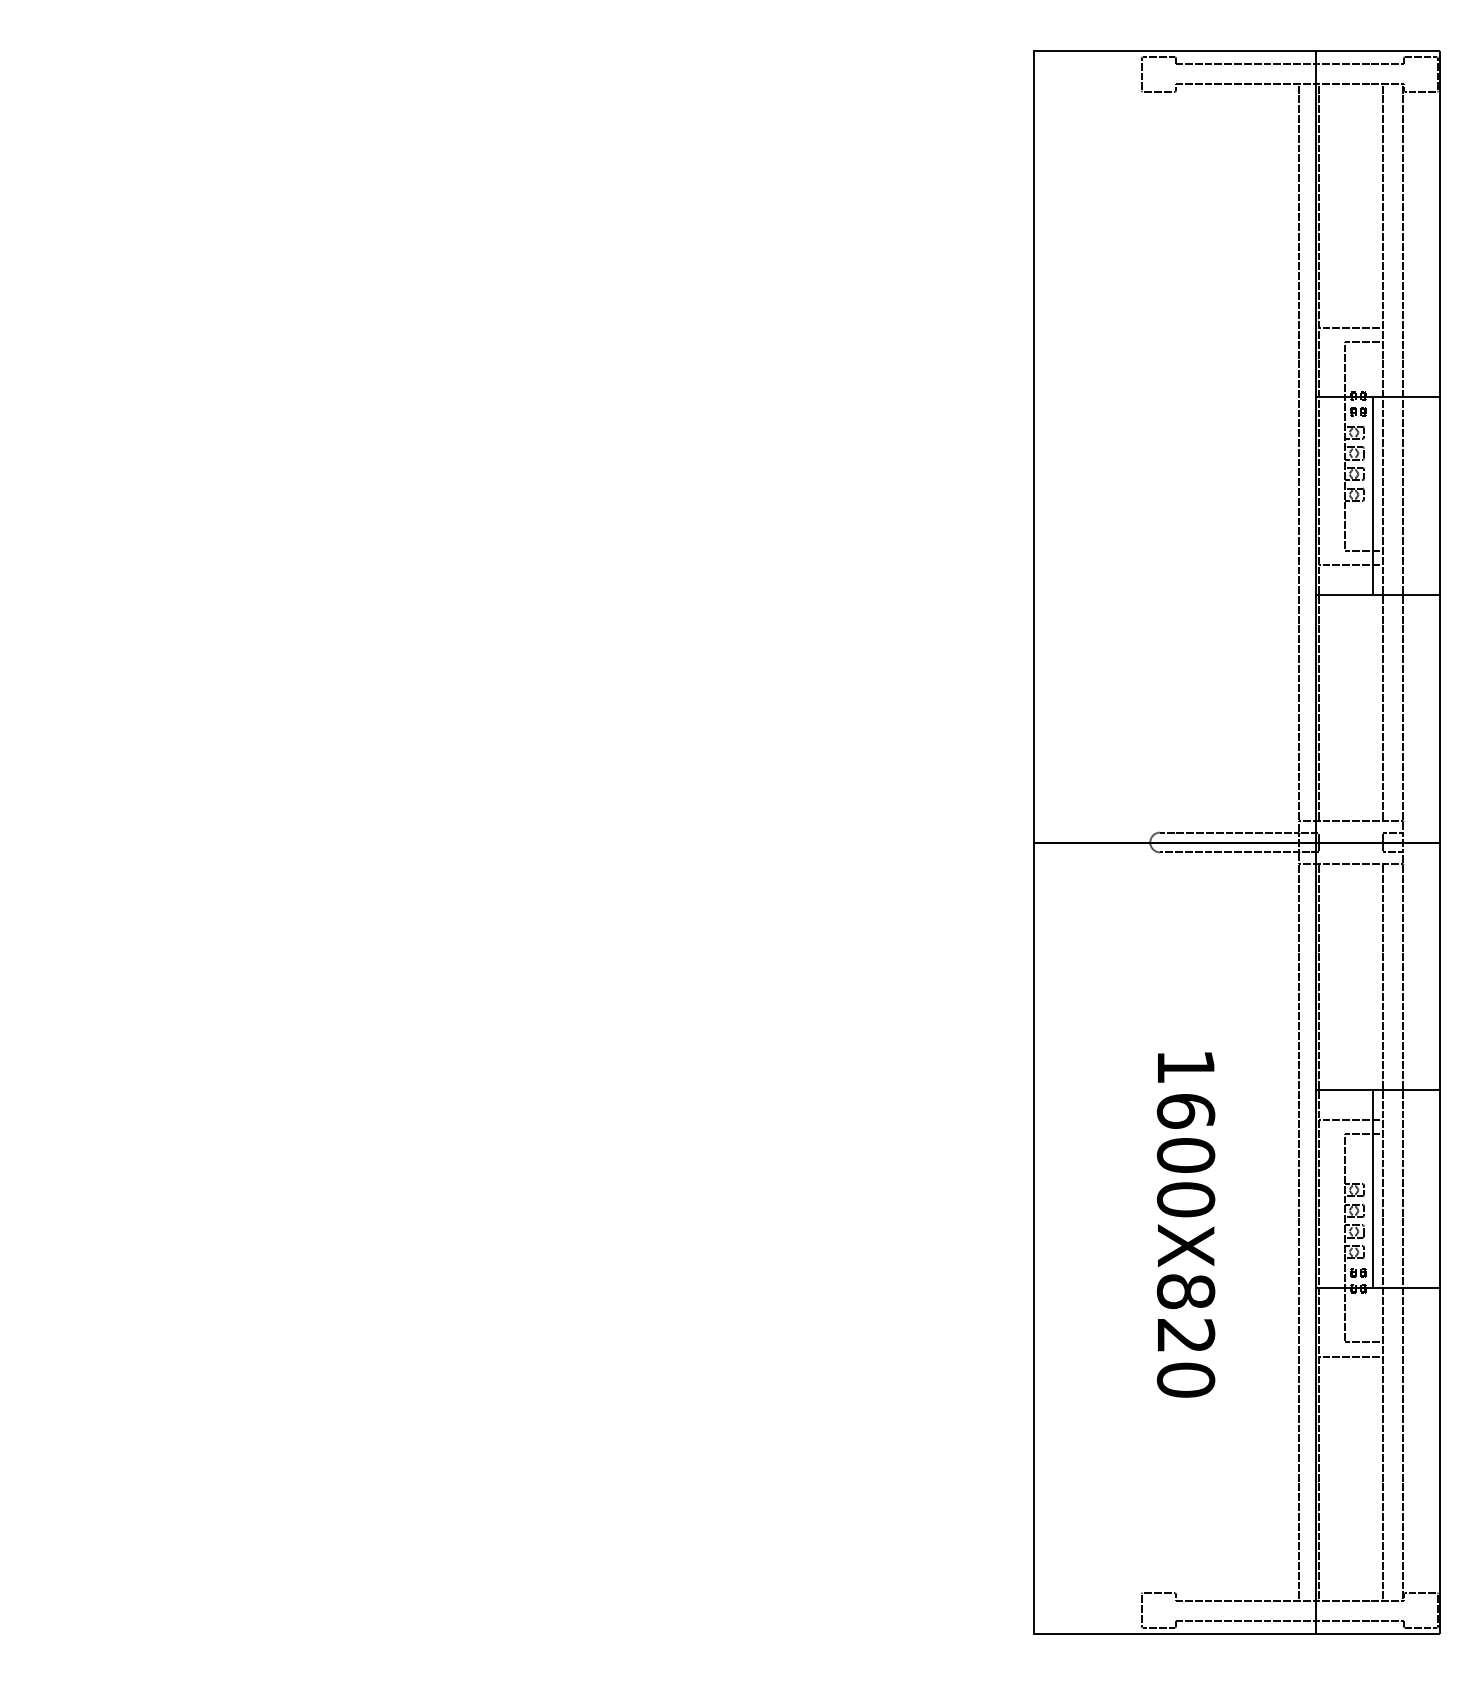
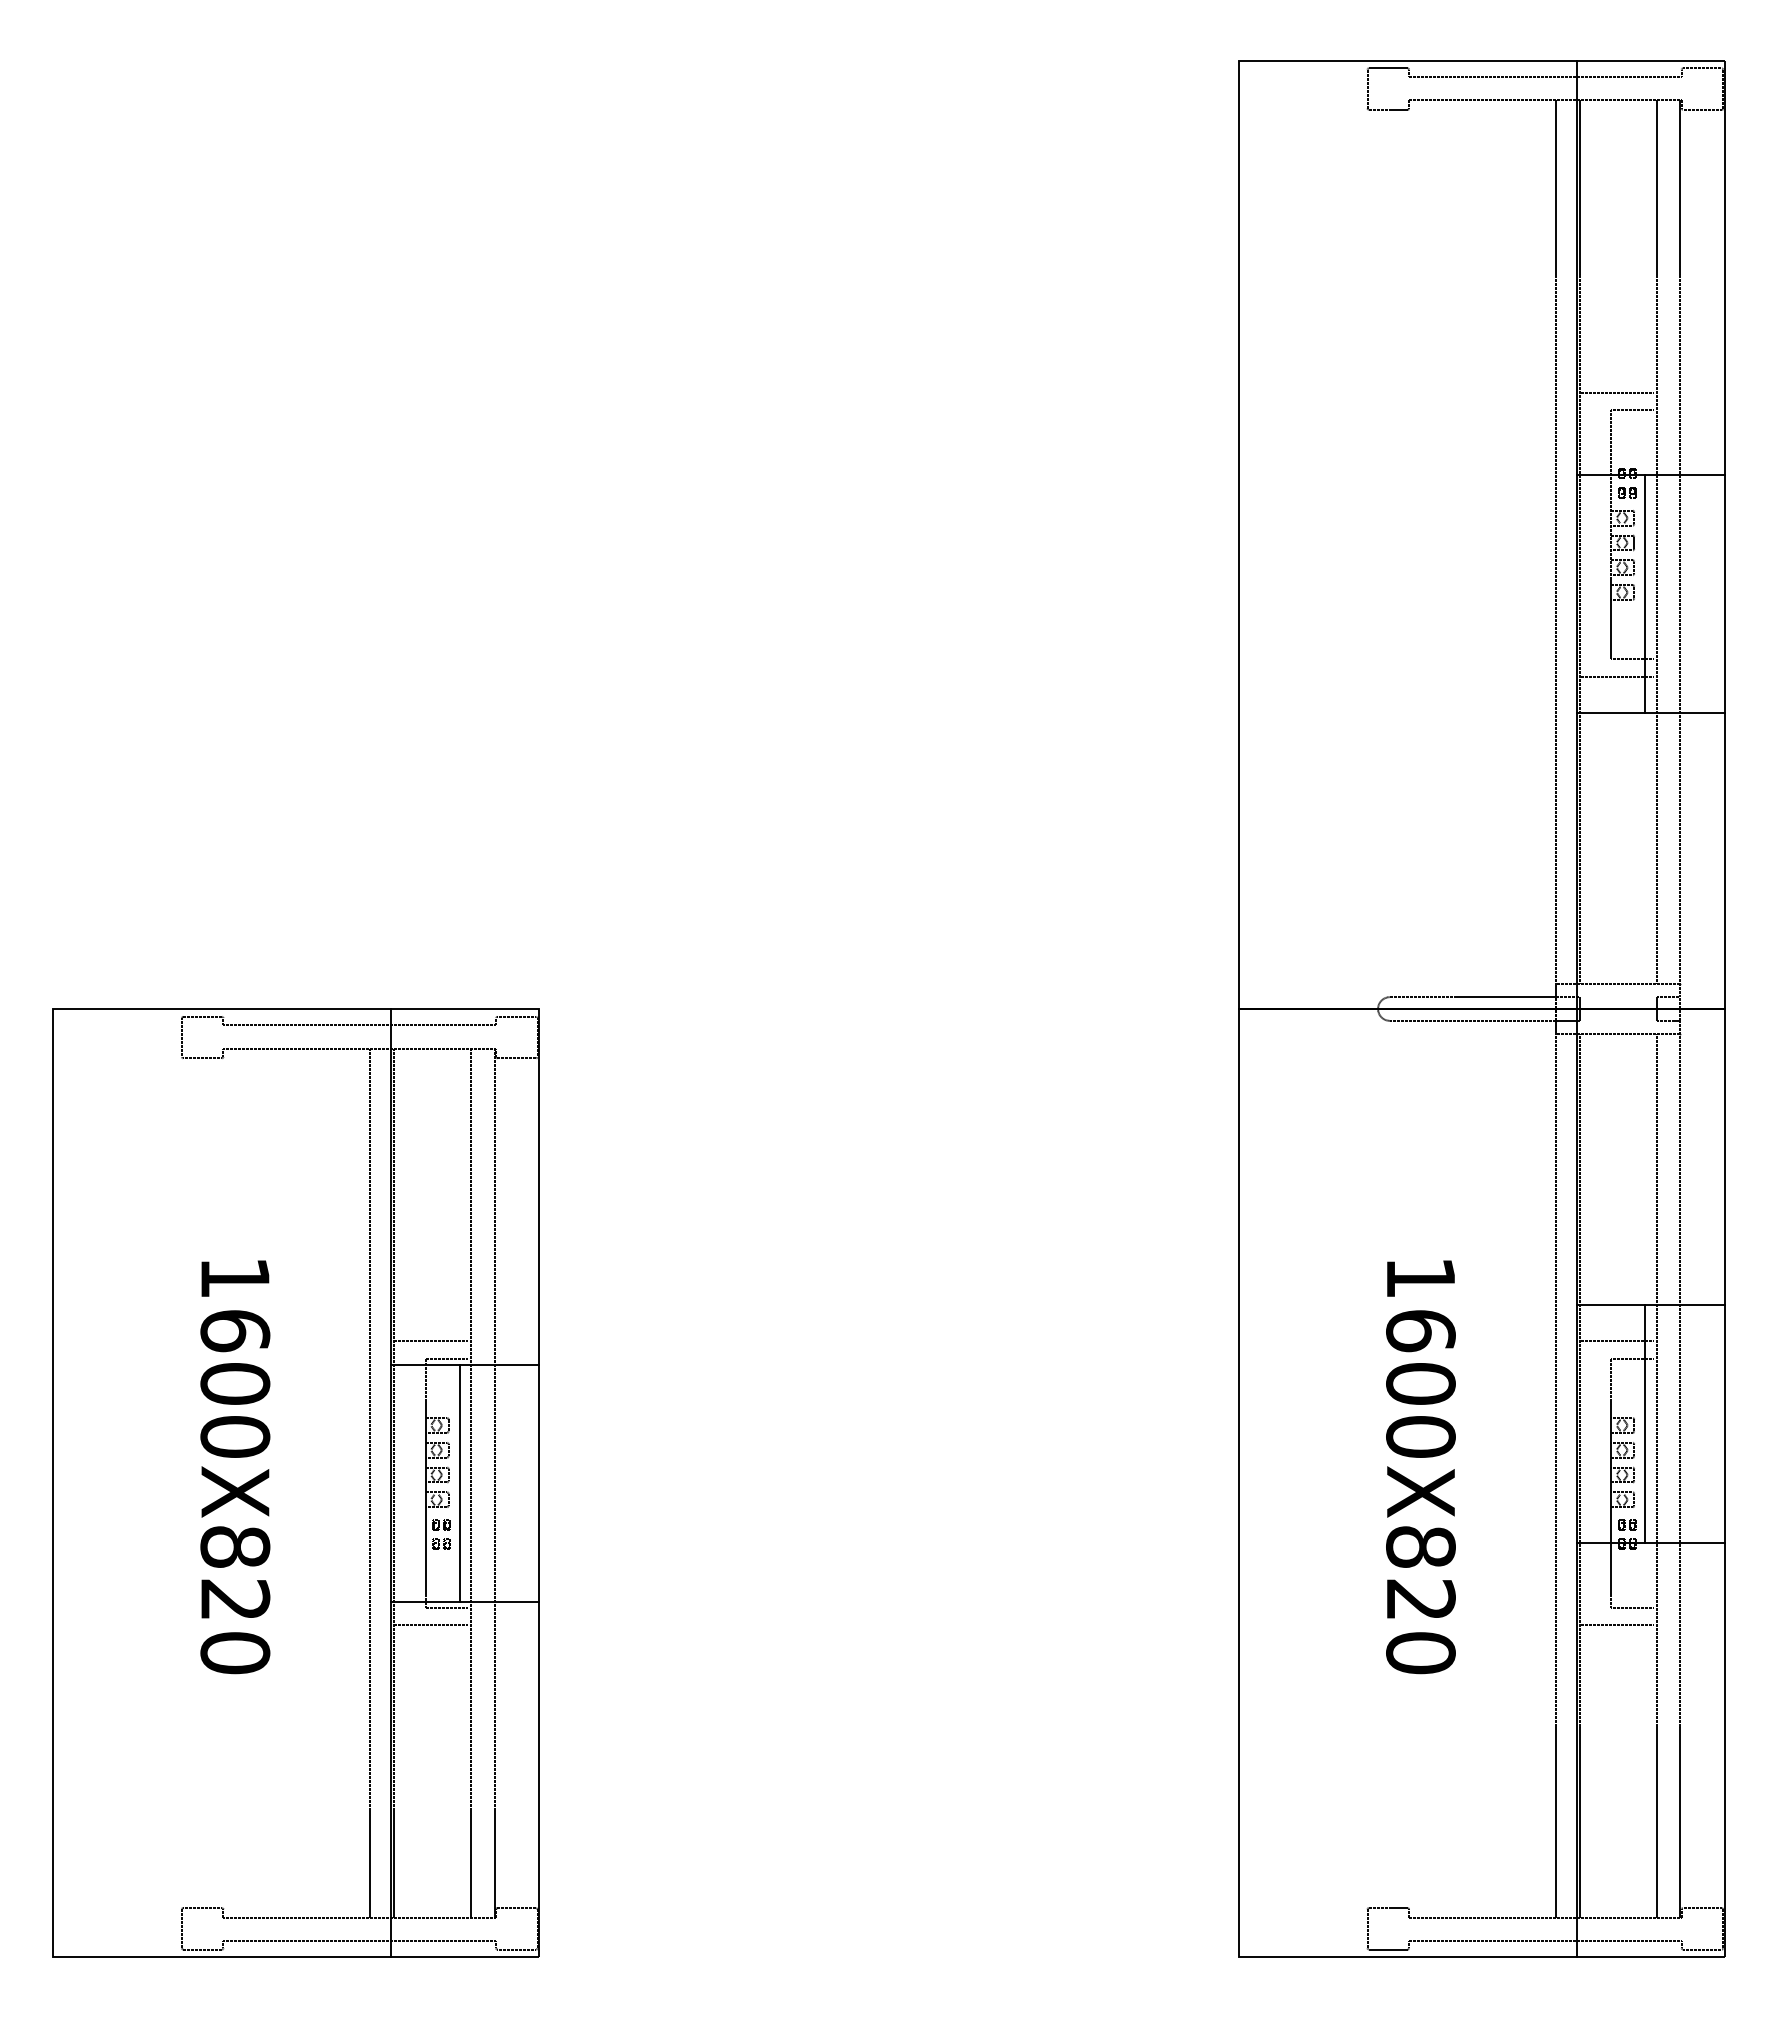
part: (246, 1237) -> (295, 1482), added

